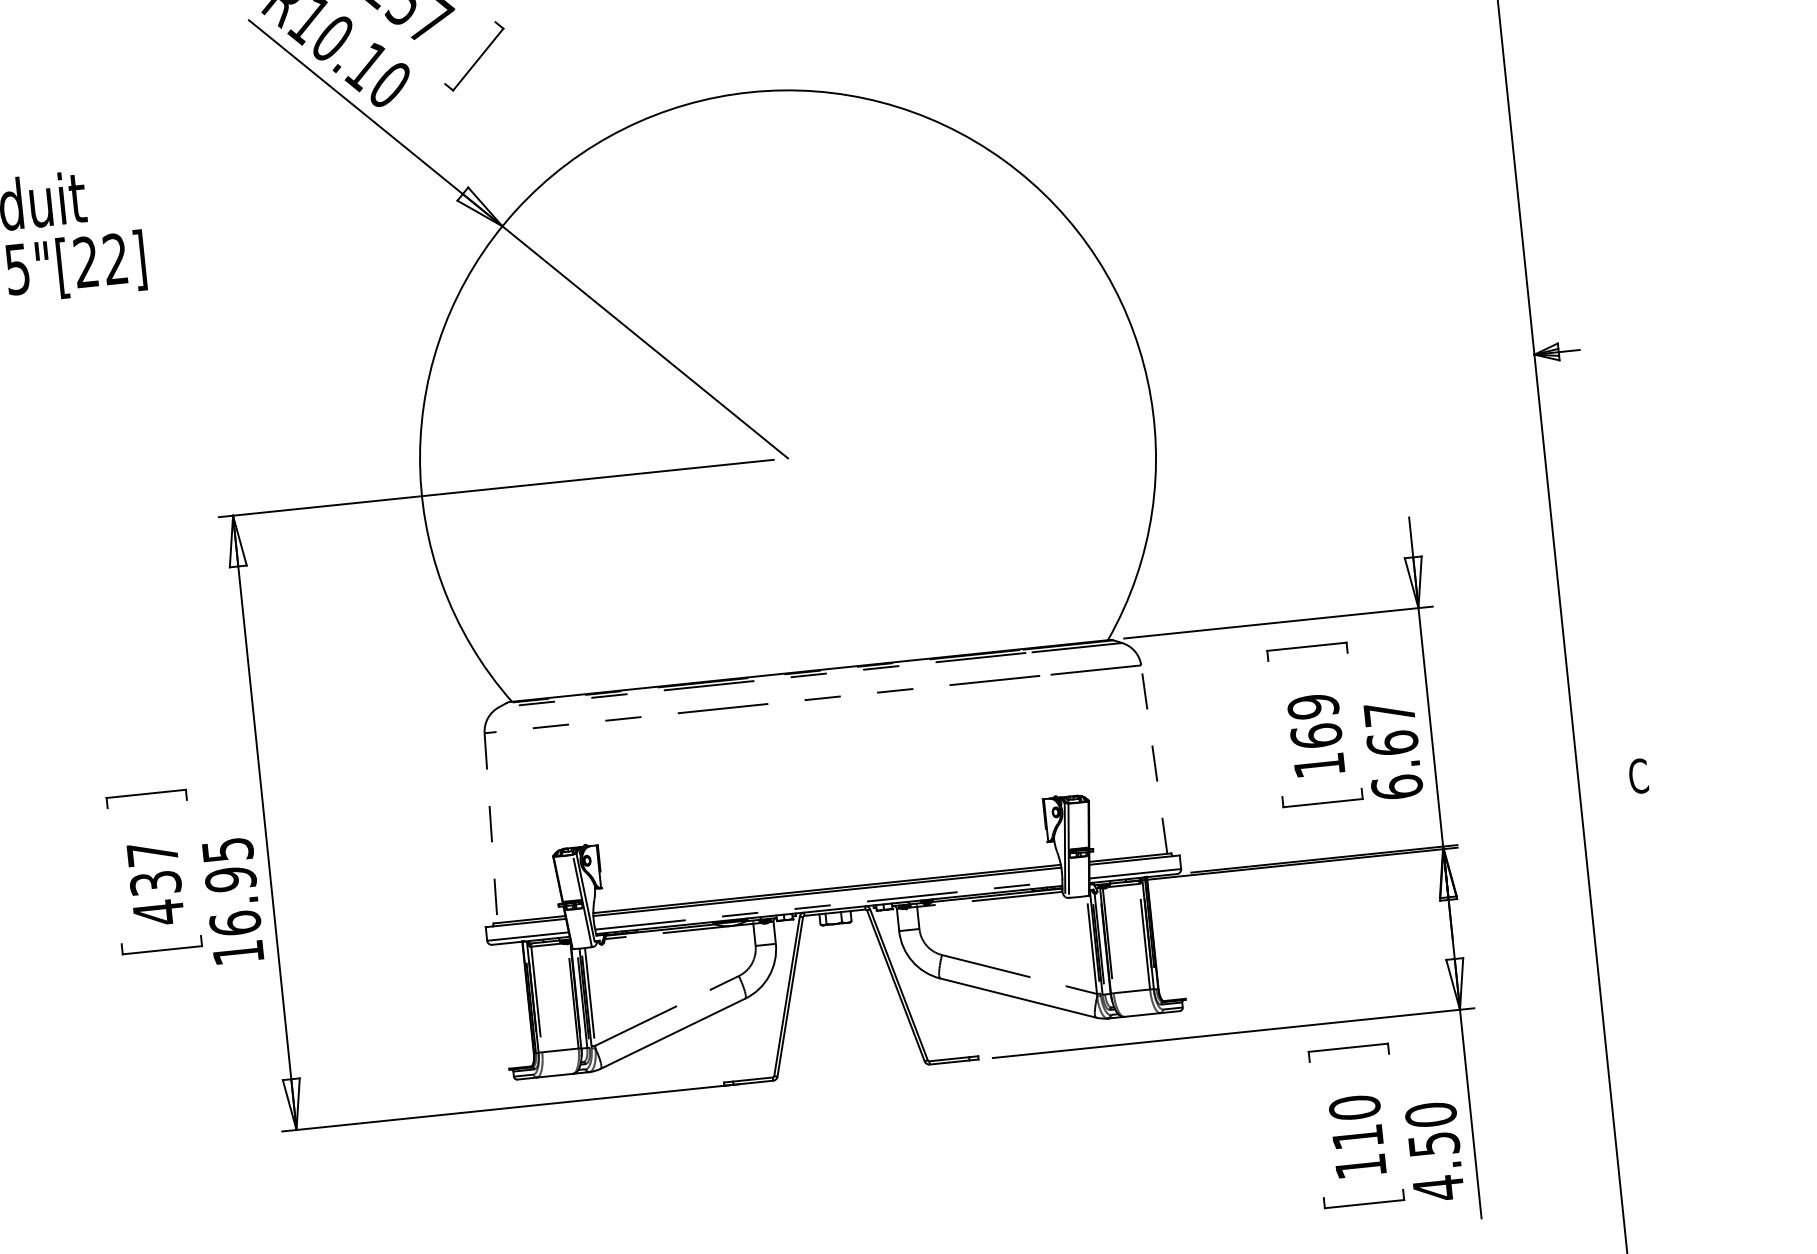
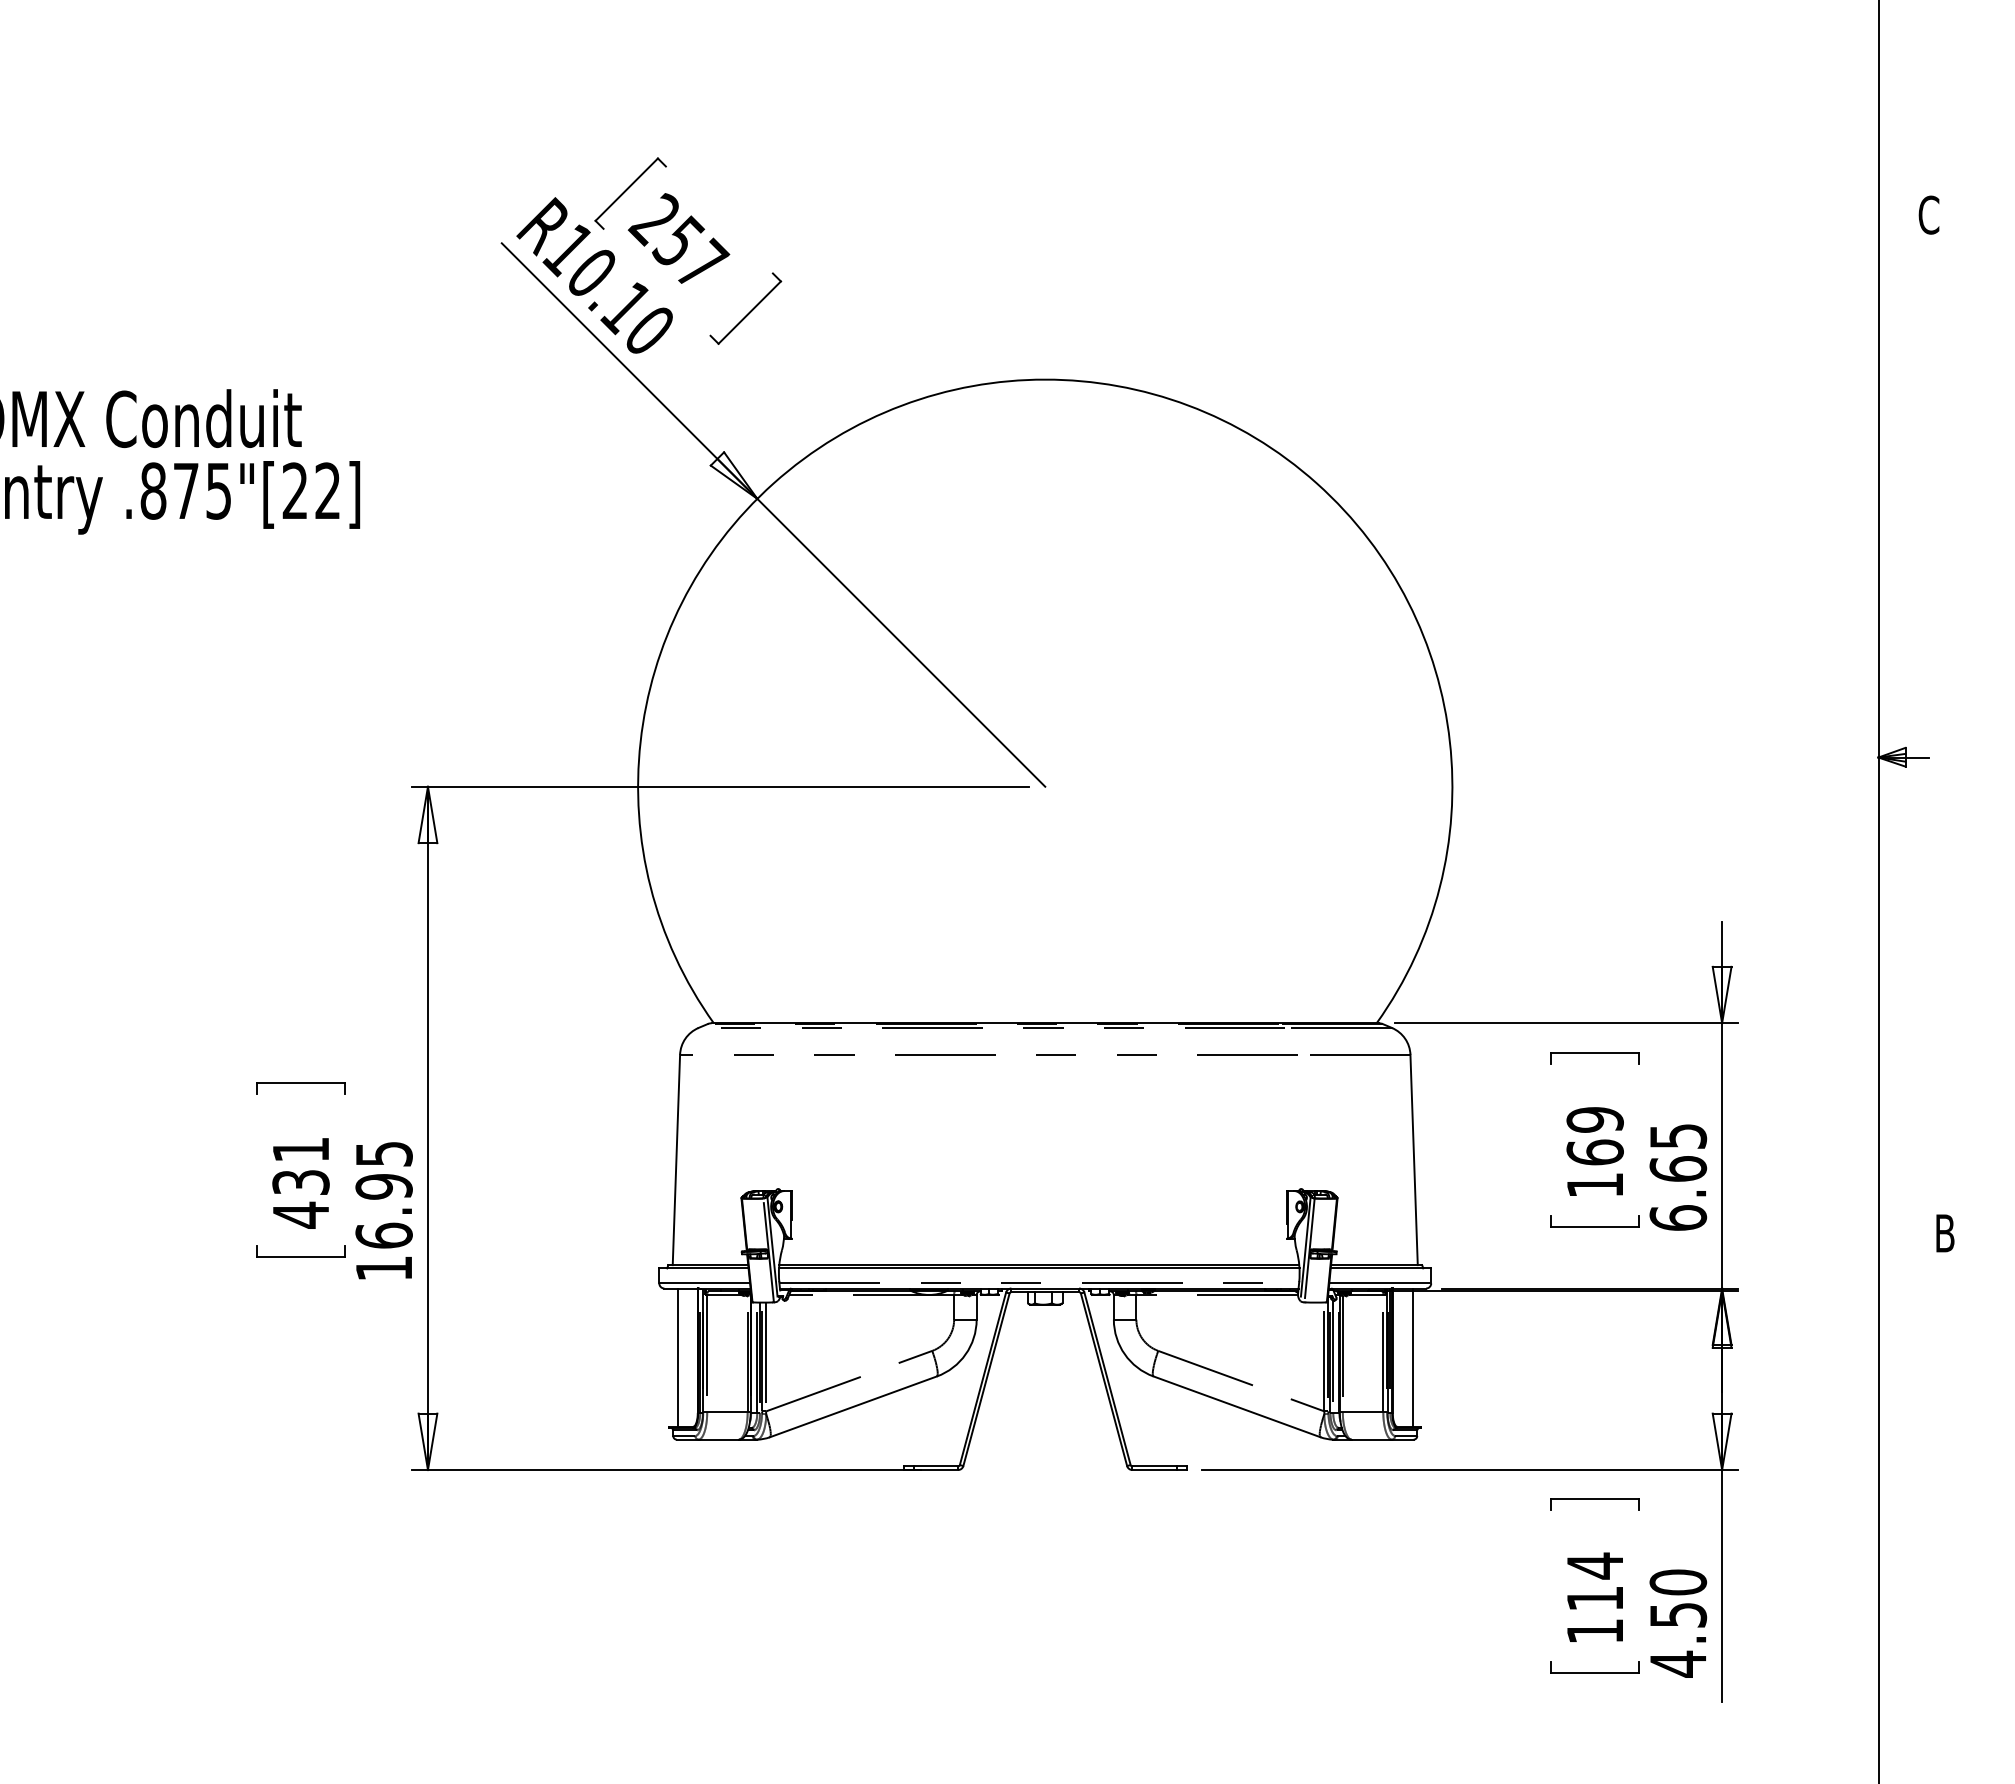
text: (1389, 713) -> (1678, 1136), 6.67 -> 6.65
line: (1154, 759) -> (1414, 1159), dashed -> solid
text: (1638, 775) -> (1945, 1232), C -> B
line: (491, 828) -> (676, 1160), dashed -> solid
text: (152, 853) -> (300, 1149), 437 -> 431
line: (1171, 937) -> (1412, 1357), added
line: (510, 1005) -> (677, 1357), added
text: (1354, 1107) -> (1594, 1565), 110 -> 114

